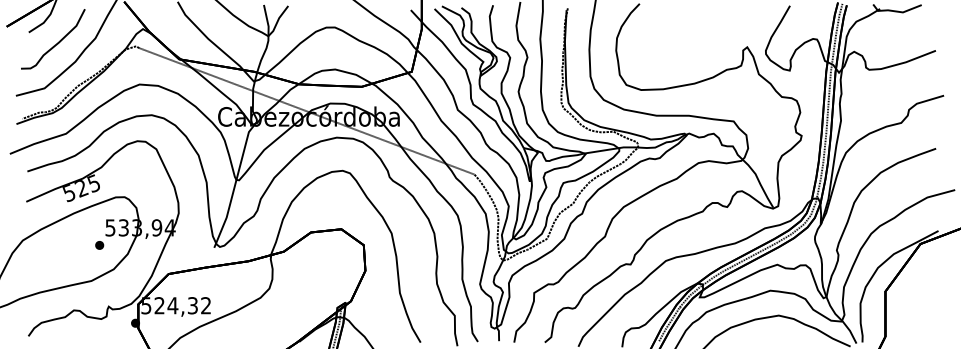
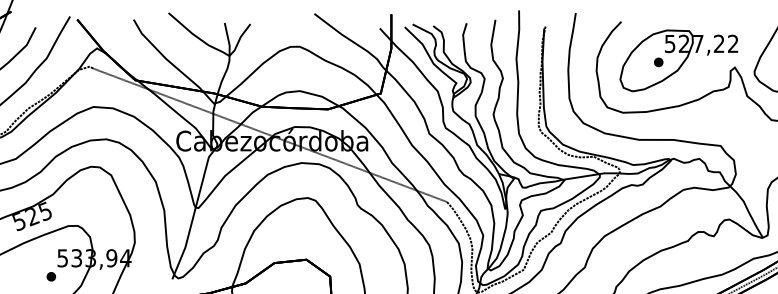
part: (693, 40) -> (678, 60), added

